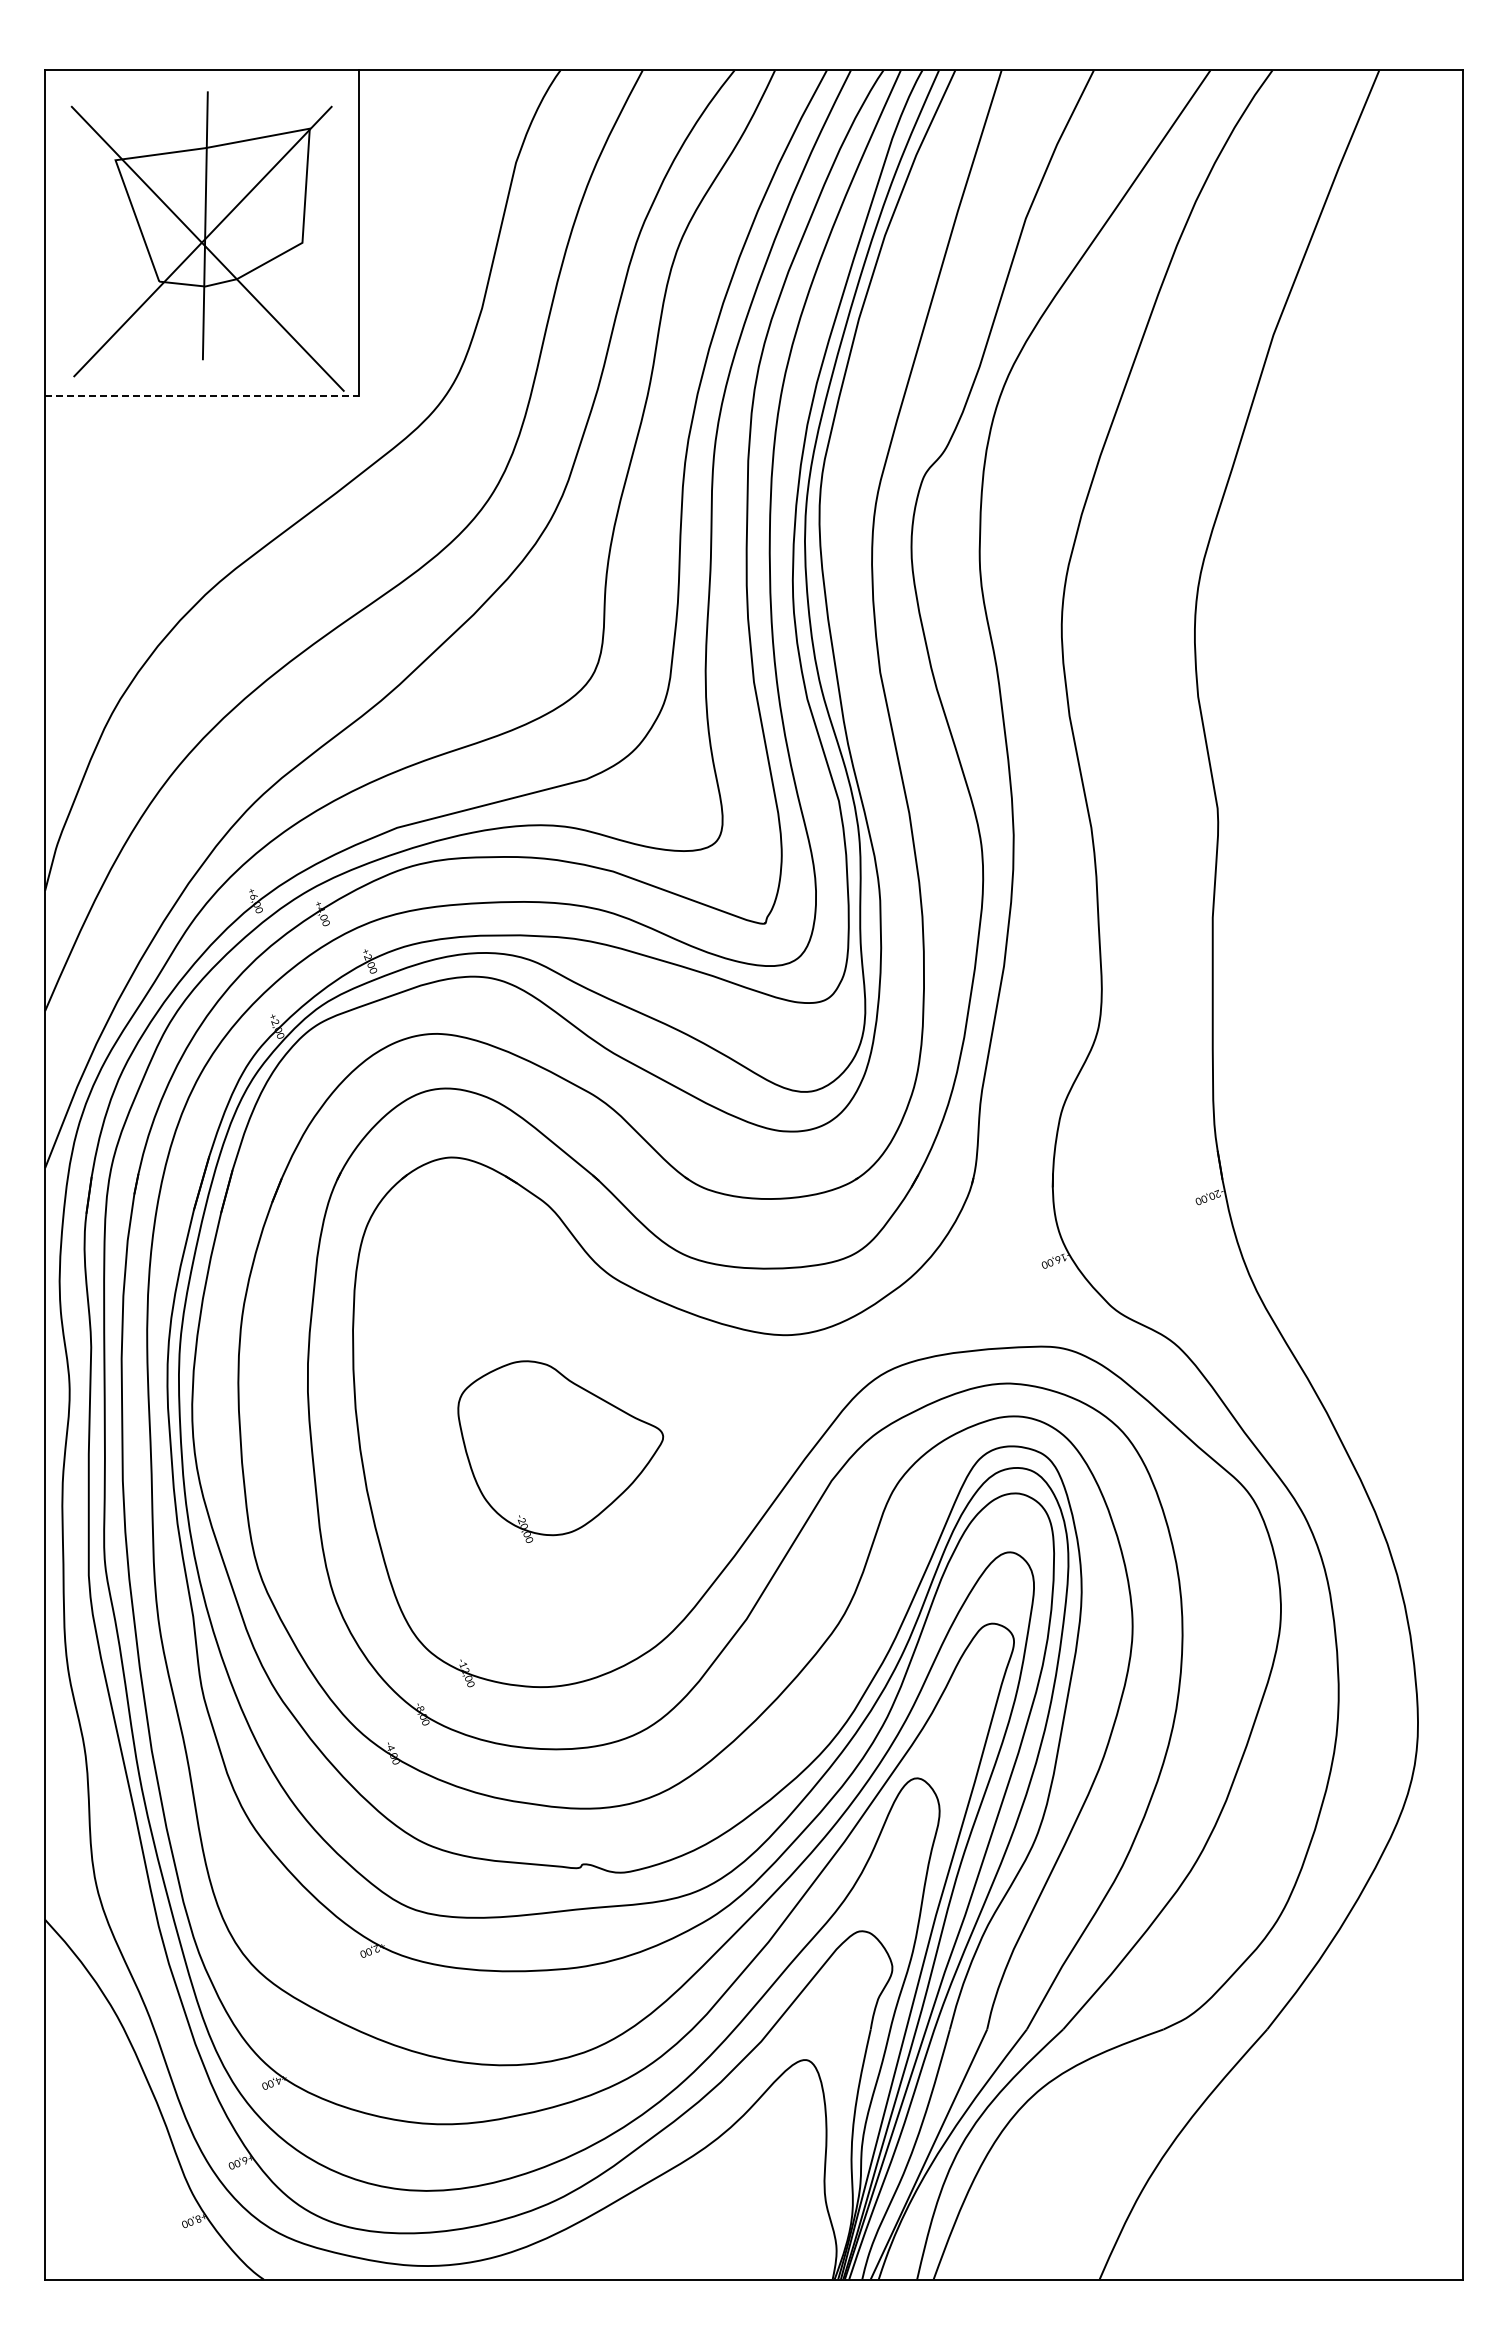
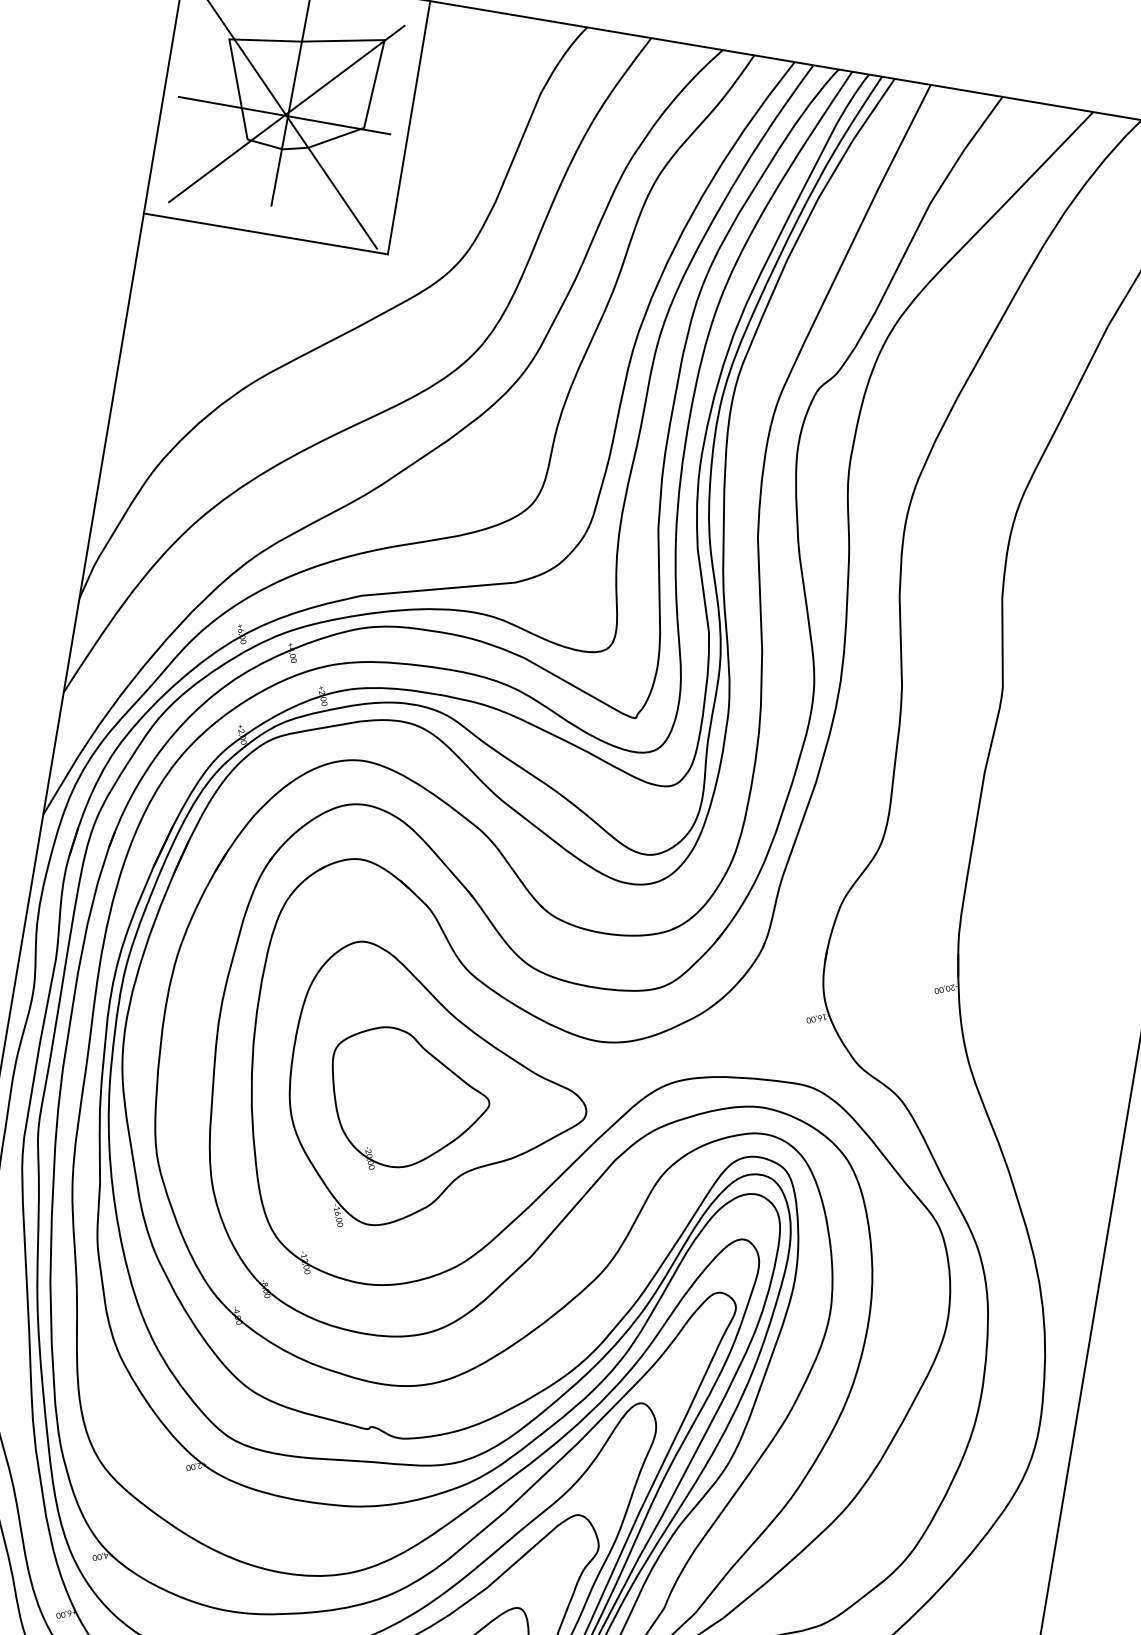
line: (200, 243) -> (284, 115), added
line: (201, 395) -> (265, 233), dashed -> solid
part: (596, 1439) -> (437, 1097), added

